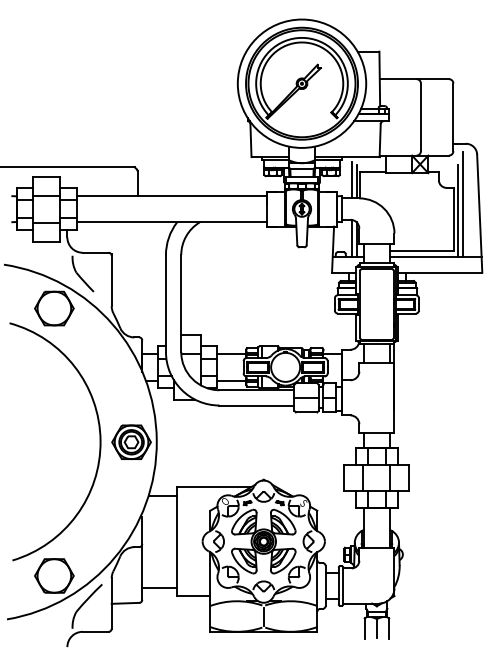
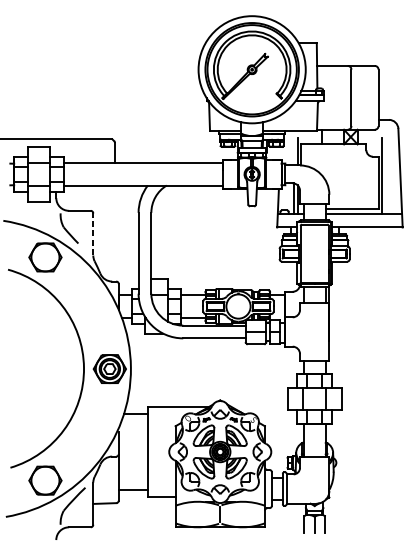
line: (351, 179) -> (293, 149), removed
line: (462, 203) -> (386, 169), removed
line: (111, 280) -> (93, 234), solid -> dashed

